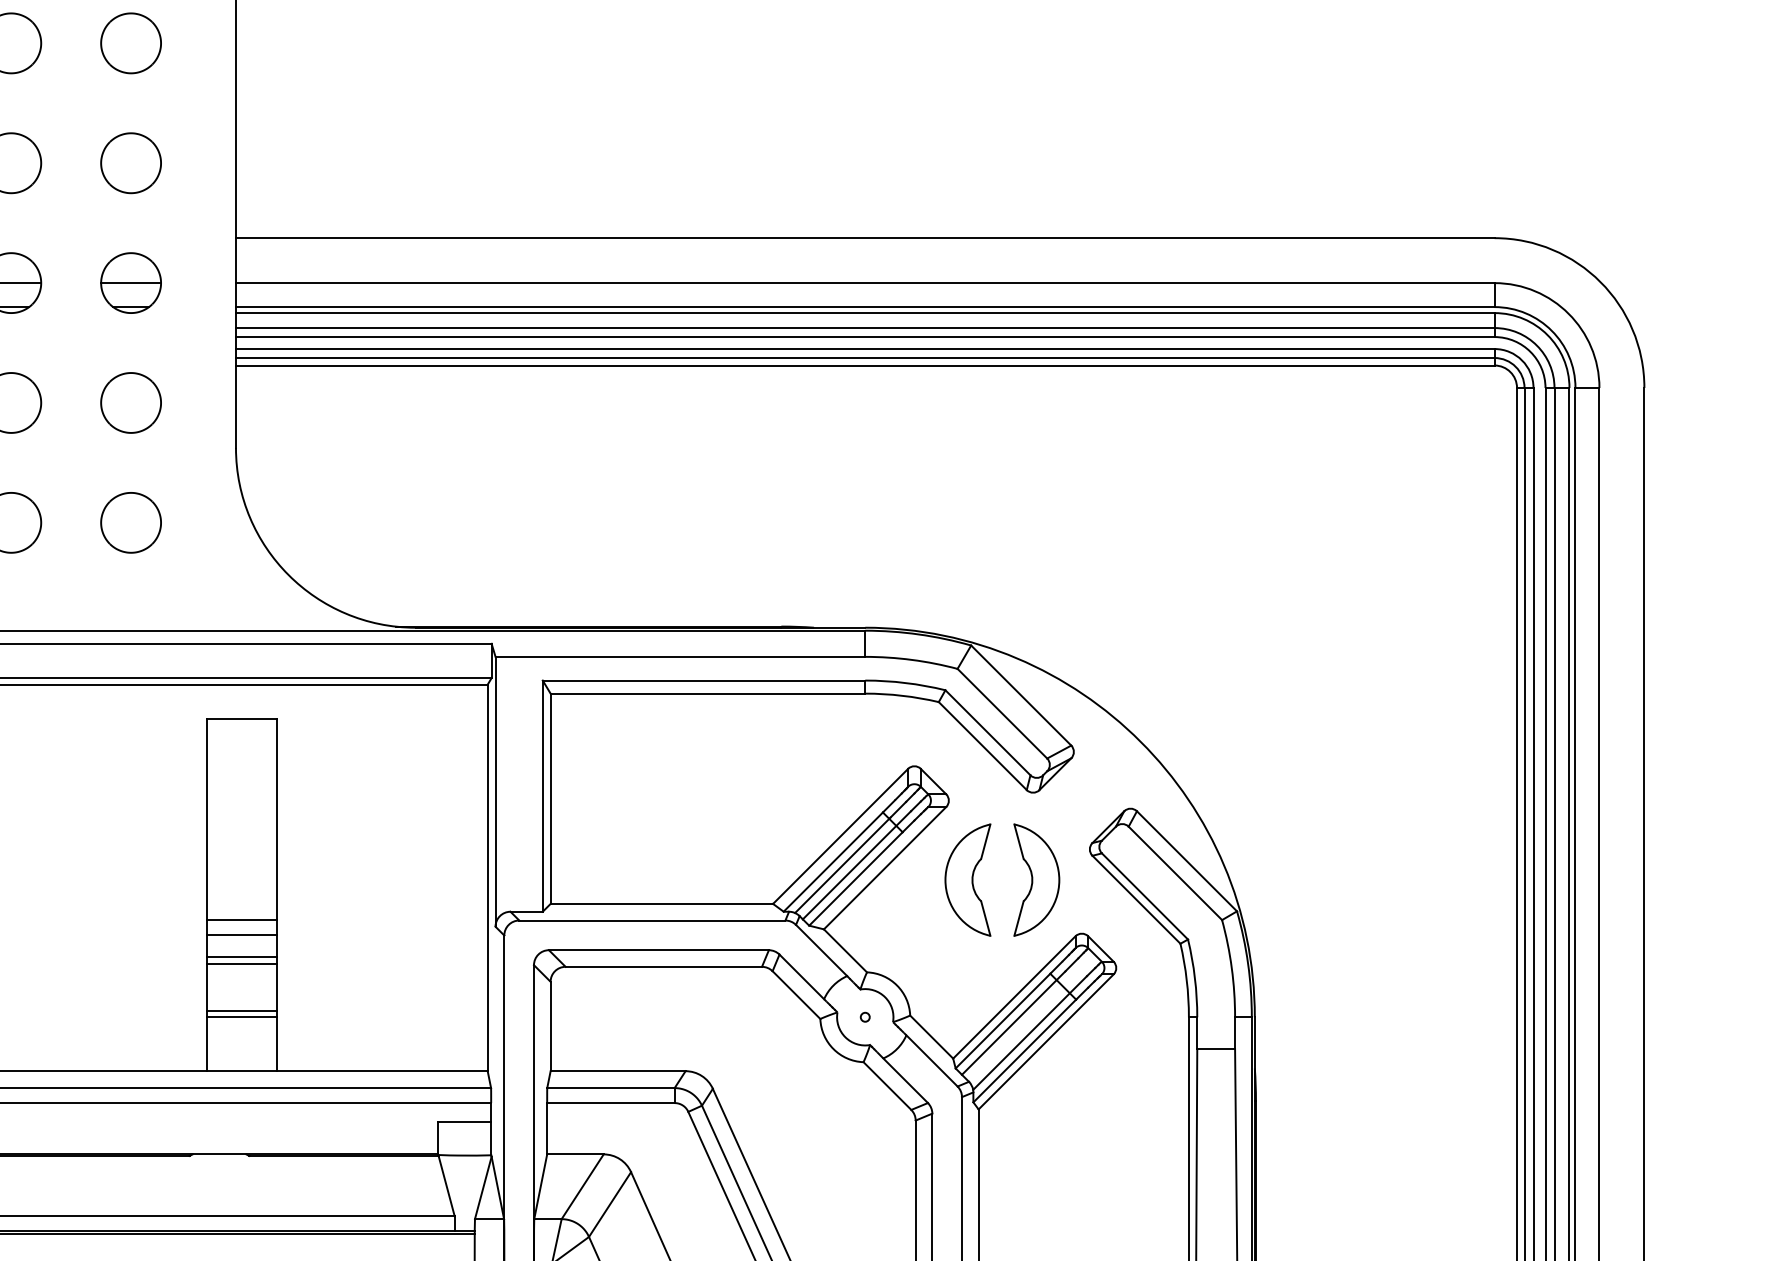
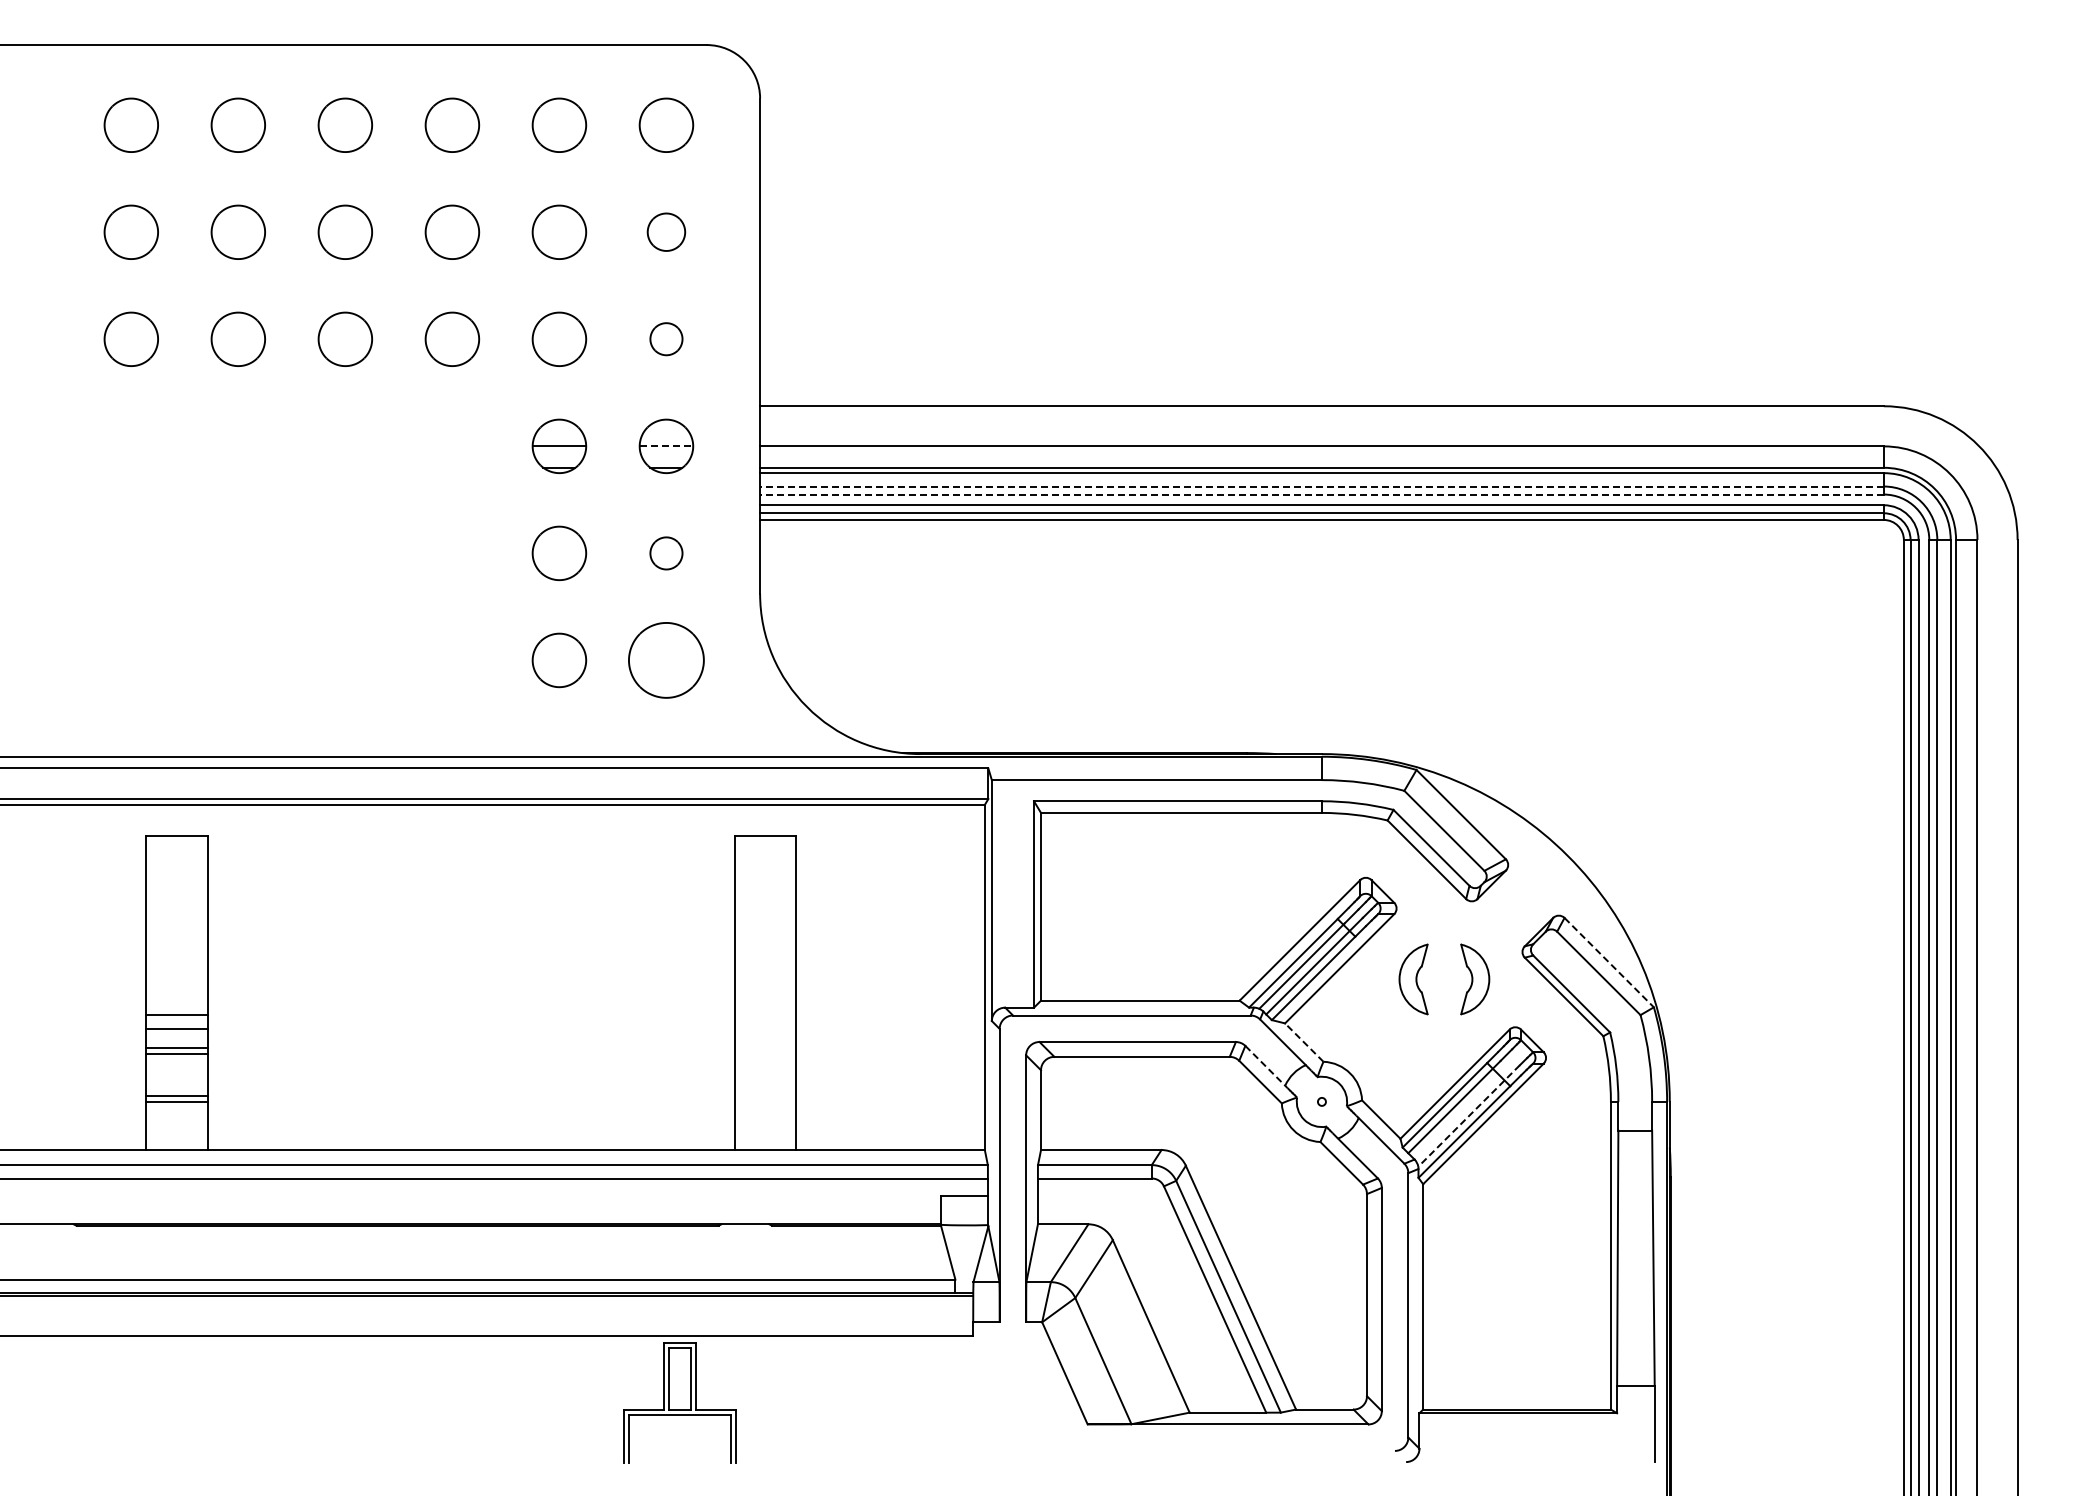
part: (131, 42) -> (666, 231), size x0.7
part: (131, 162) -> (666, 338), size x0.6
line: (131, 283) -> (666, 446), solid -> dashed
line: (864, 328) -> (1321, 486), solid -> dashed
line: (864, 336) -> (1321, 494), solid -> dashed
part: (131, 403) -> (666, 553), size x0.6
part: (131, 522) -> (666, 660), size x1.4
line: (1187, 861) -> (1609, 962), solid -> dashed
part: (967, 880) -> (1413, 979), size x0.7
part: (1037, 880) -> (1475, 979), size x0.7
line: (242, 919) -> (765, 1014), removed
line: (242, 935) -> (765, 1028), removed
line: (844, 950) -> (1303, 1042), solid -> dashed
line: (242, 957) -> (765, 1048), removed
line: (242, 964) -> (765, 1054), removed
line: (802, 977) -> (1265, 1066), solid -> dashed
line: (242, 1011) -> (765, 1096), removed
line: (242, 1016) -> (765, 1101), removed
line: (1030, 1032) -> (1469, 1115), solid -> dashed

